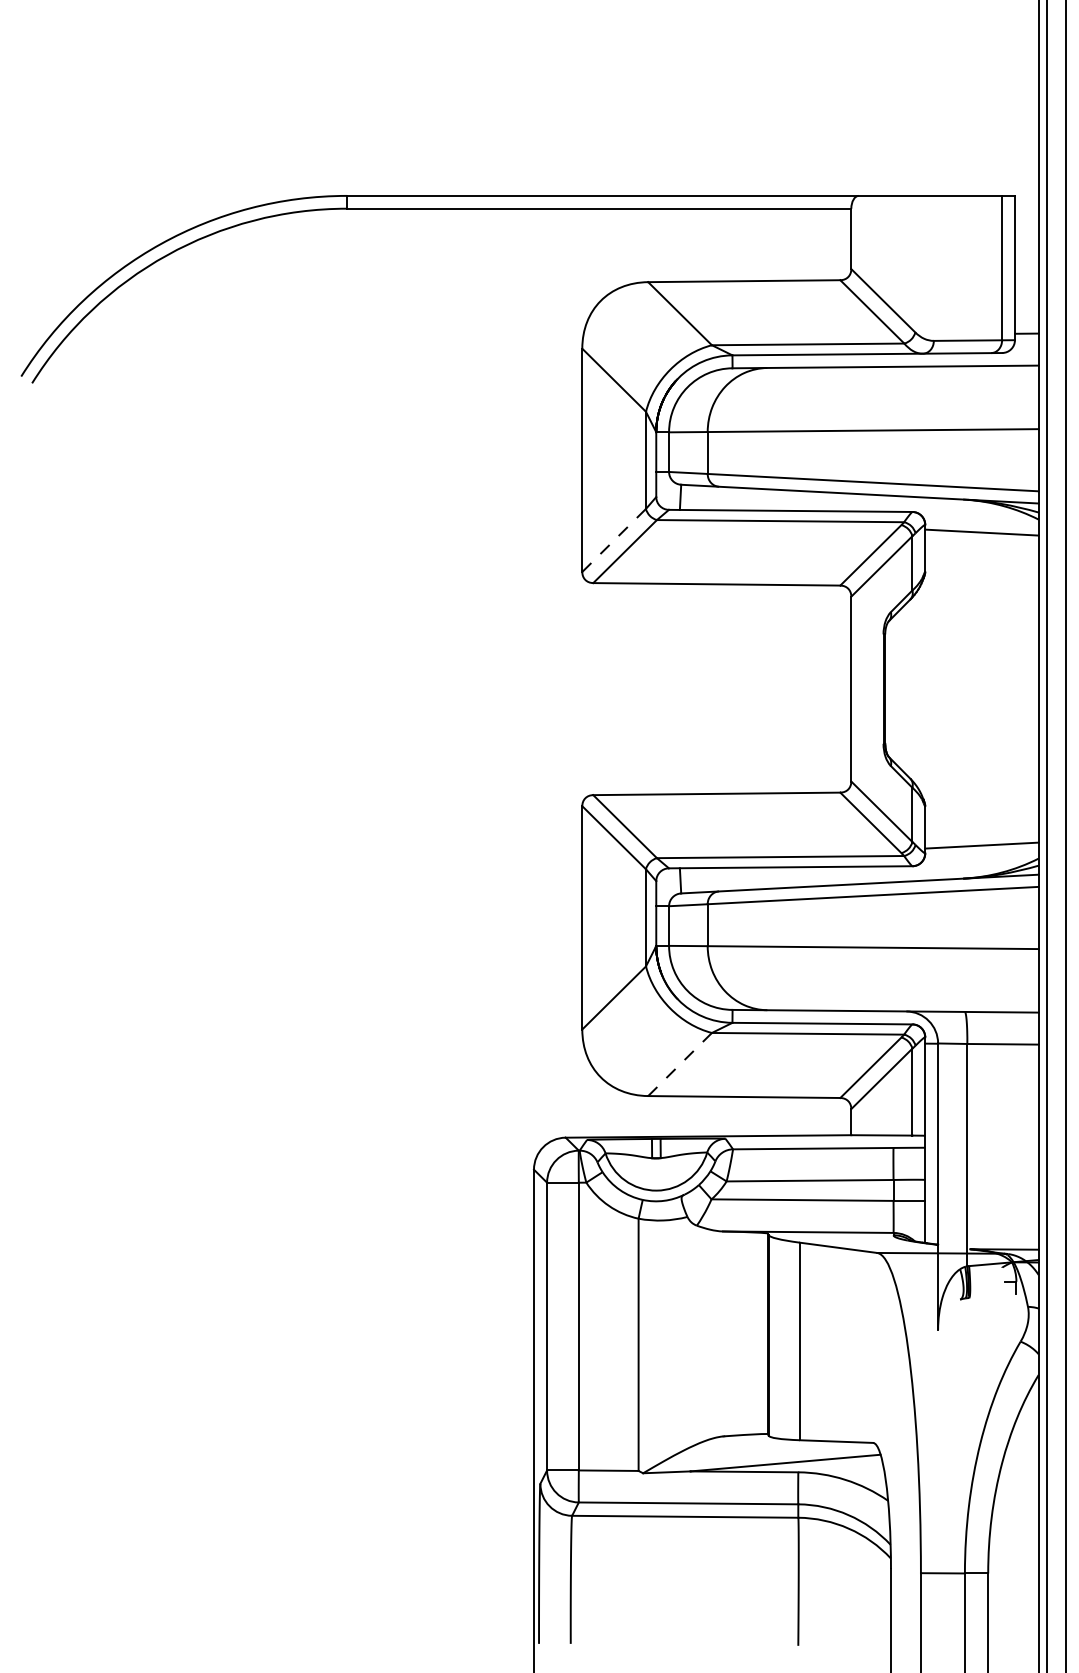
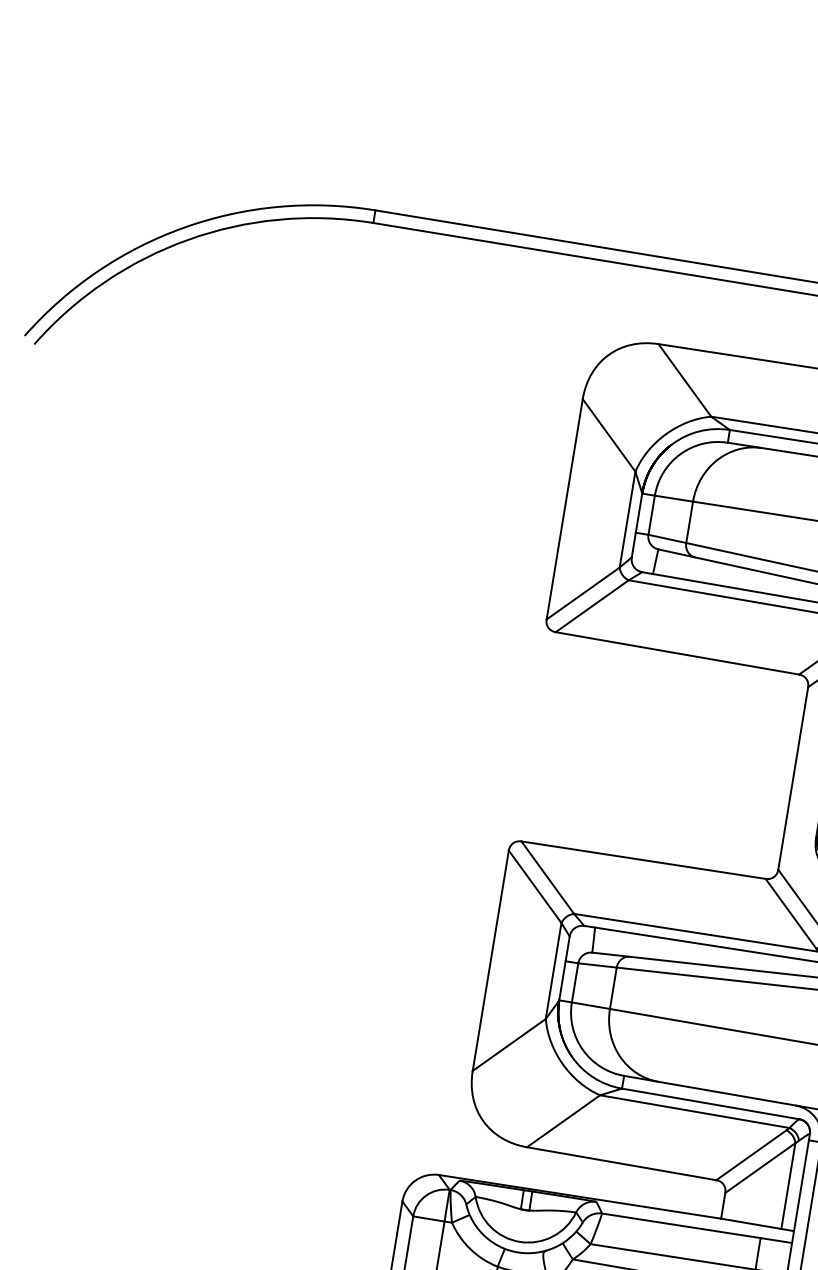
line: (614, 540) -> (583, 593), dashed -> solid
line: (680, 1064) -> (563, 1121), dashed -> solid

